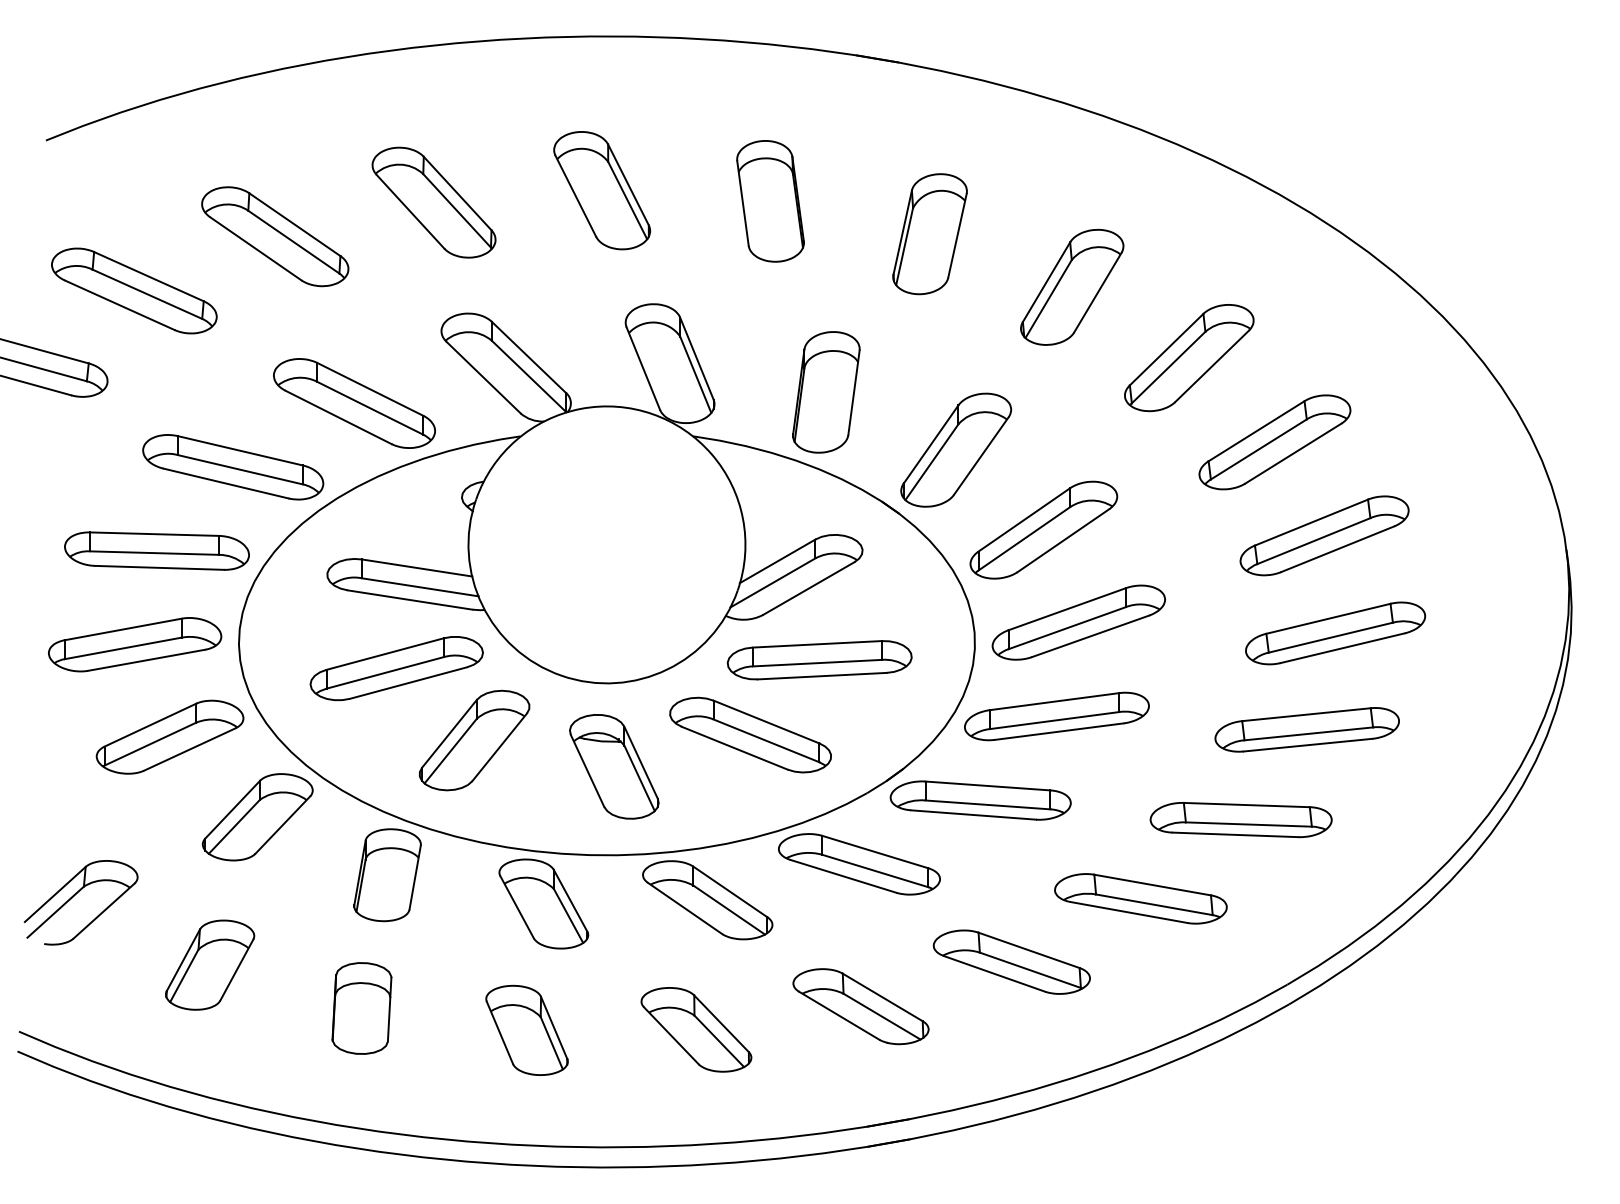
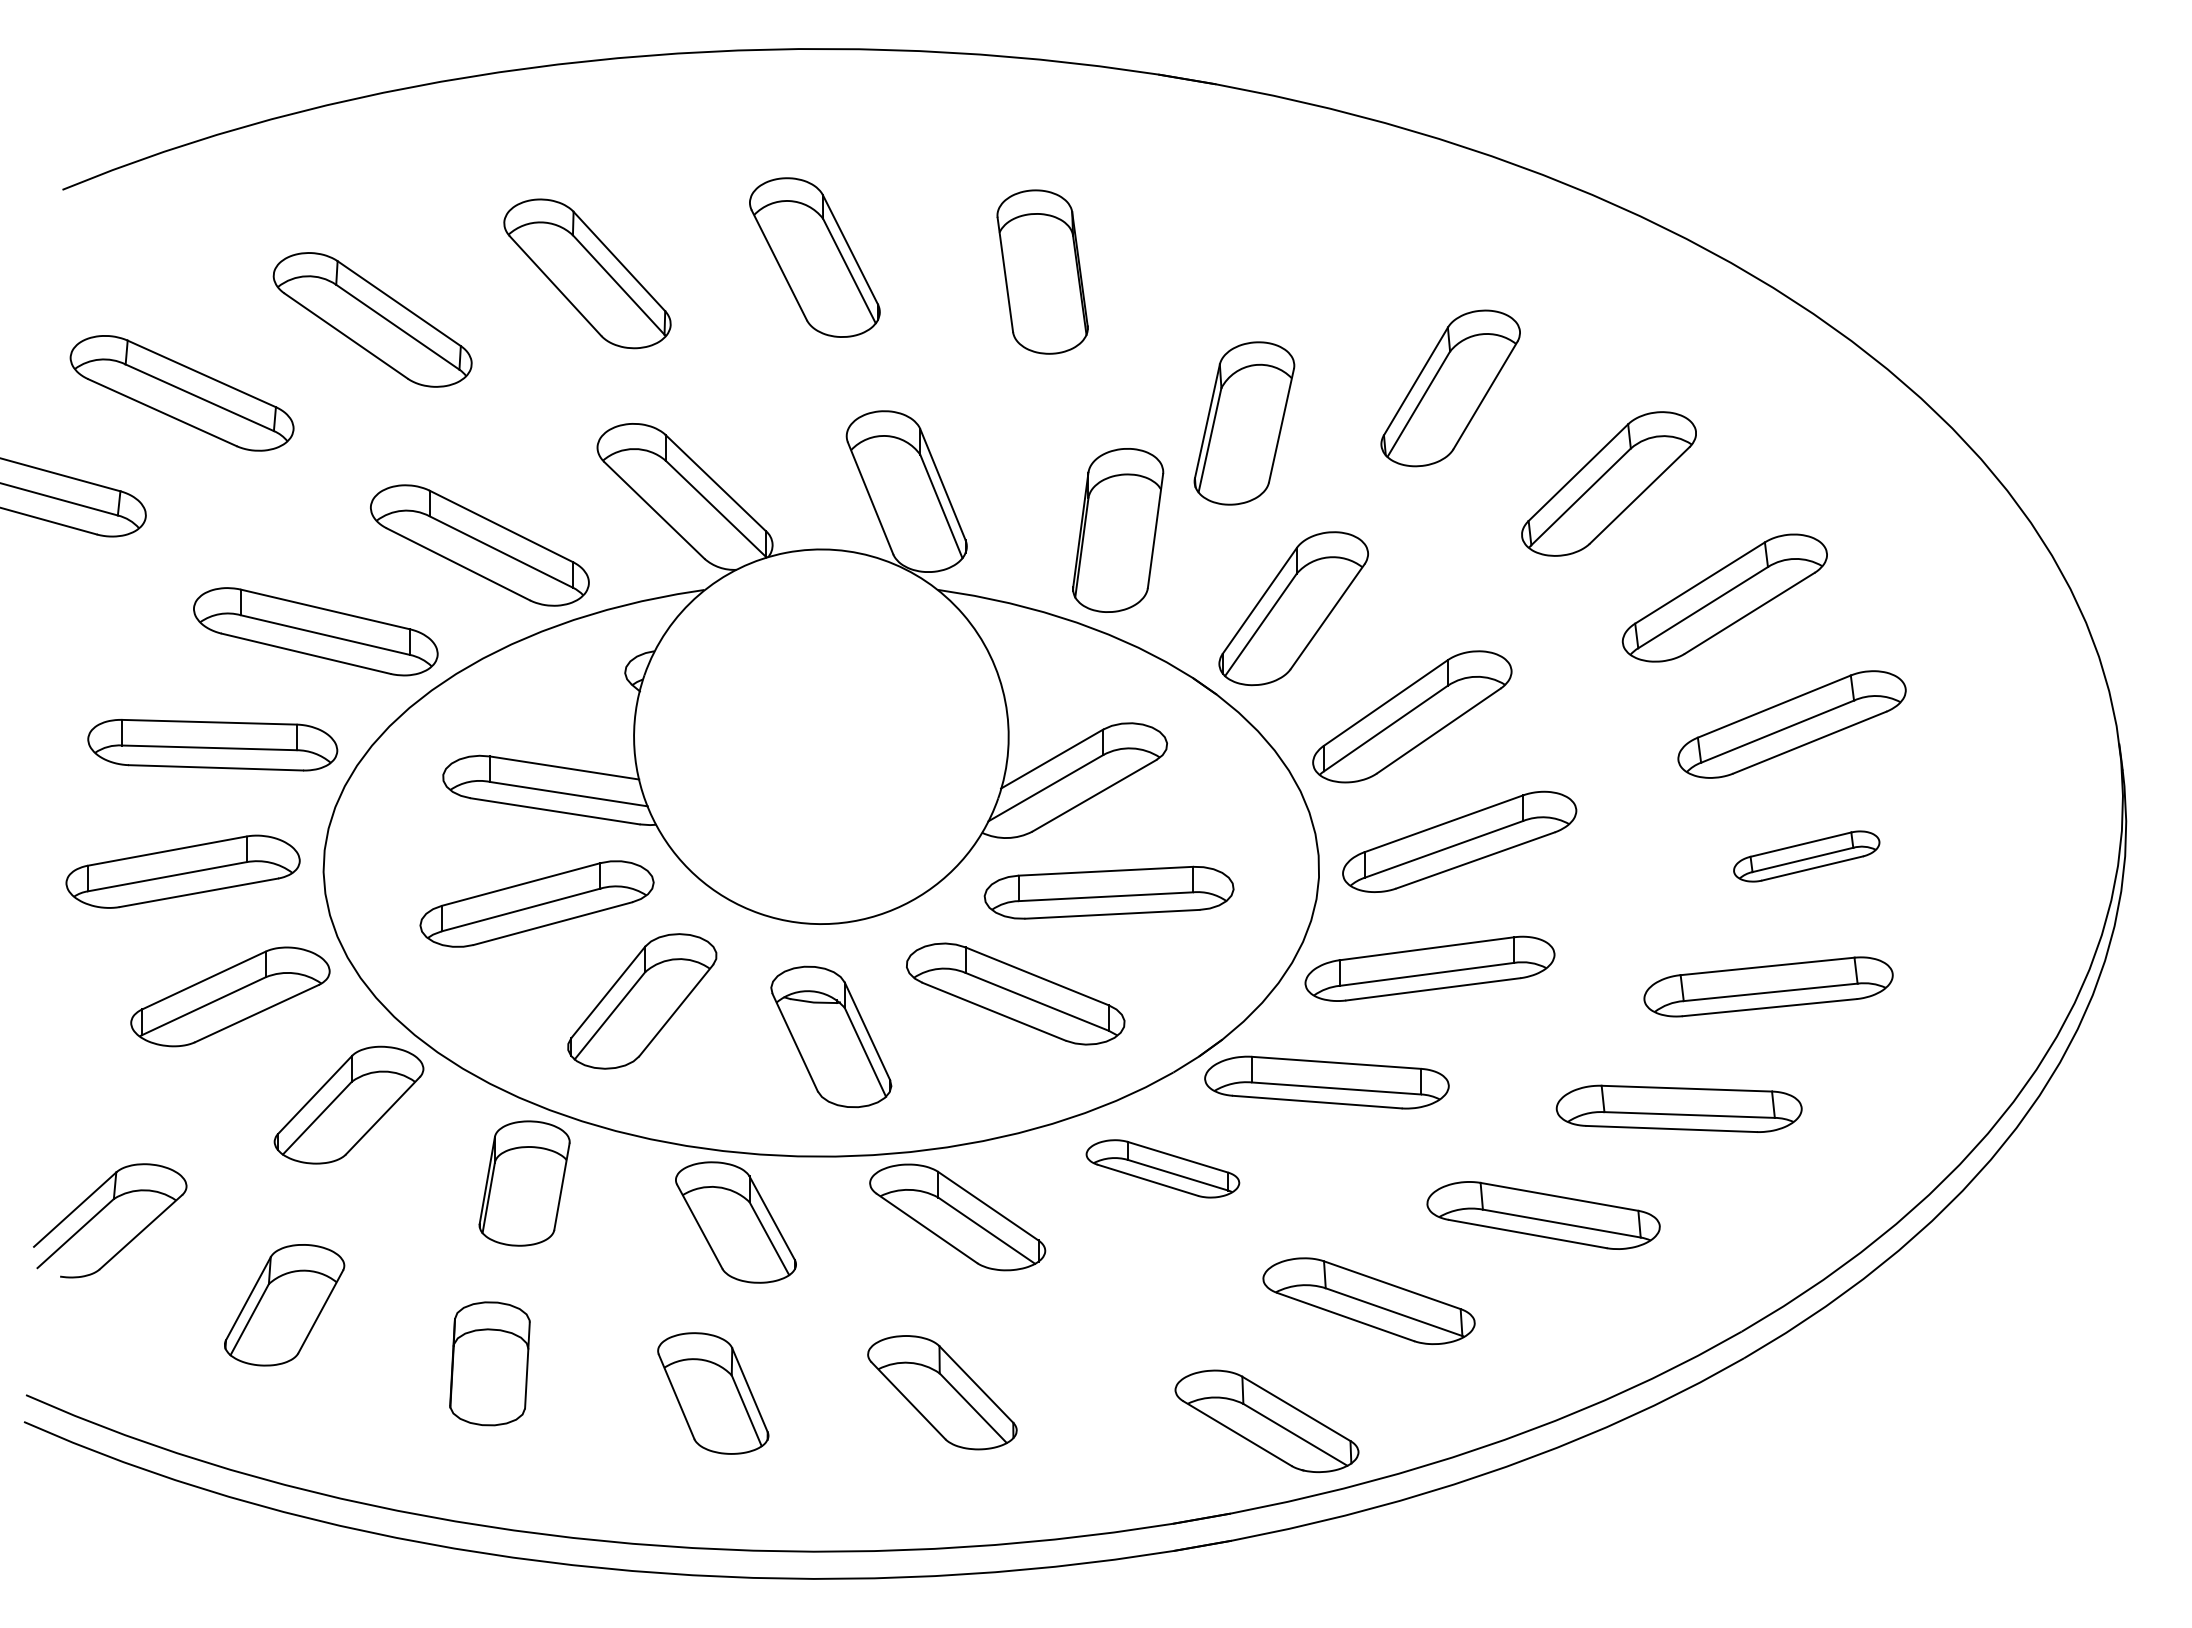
part: (930, 234) -> (1244, 423), moved
part: (1335, 633) -> (1806, 856), size x0.6
part: (859, 864) -> (1162, 1168), size x0.7
part: (860, 1006) -> (1266, 1421), moved

